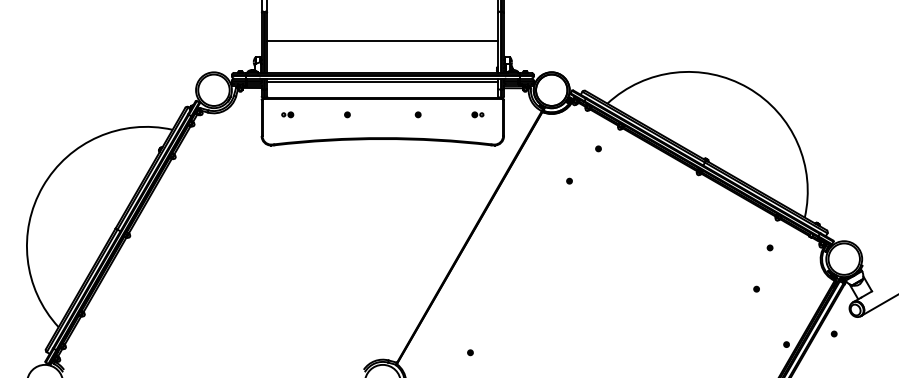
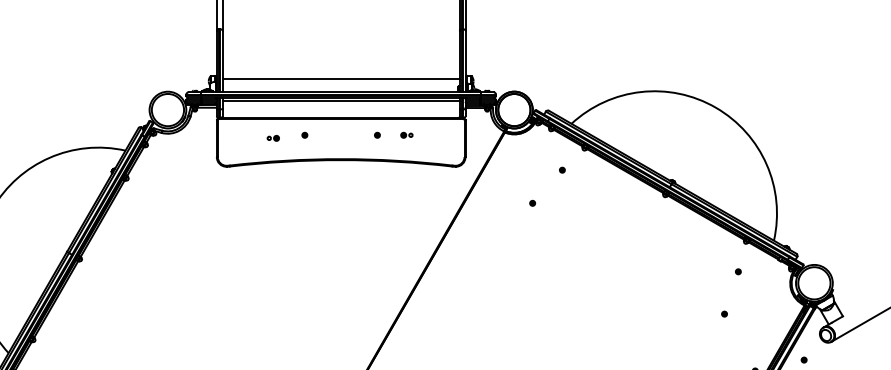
line: (382, 40) -> (340, 78), moved
part: (287, 114) -> (273, 138), moved
part: (477, 114) -> (406, 134), moved

